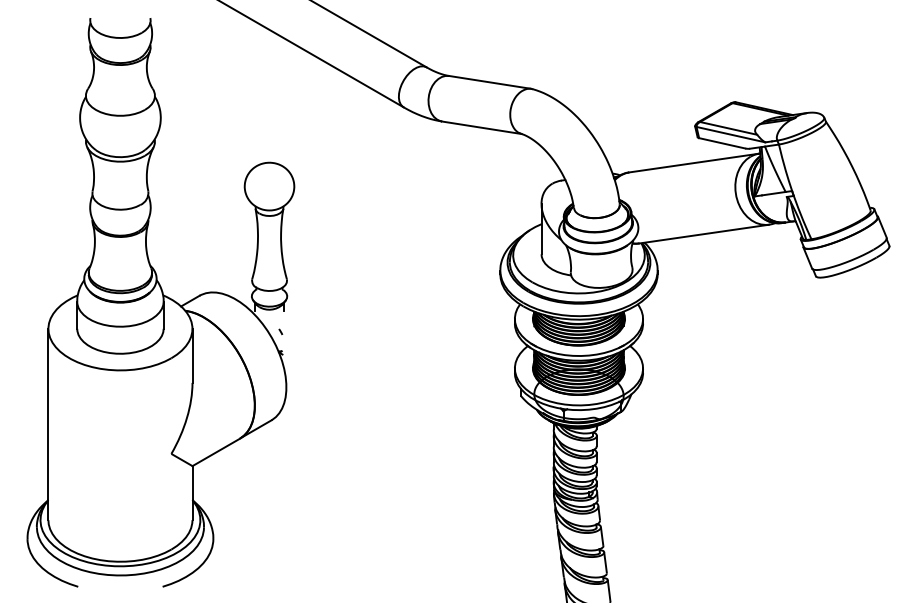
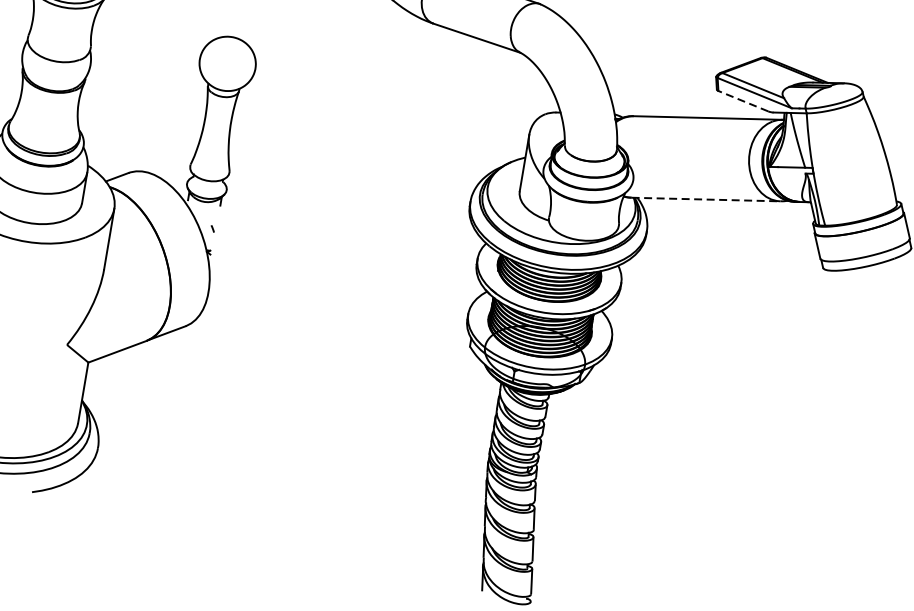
line: (722, 143) -> (743, 101), solid -> dashed
line: (704, 234) -> (706, 200), solid -> dashed

